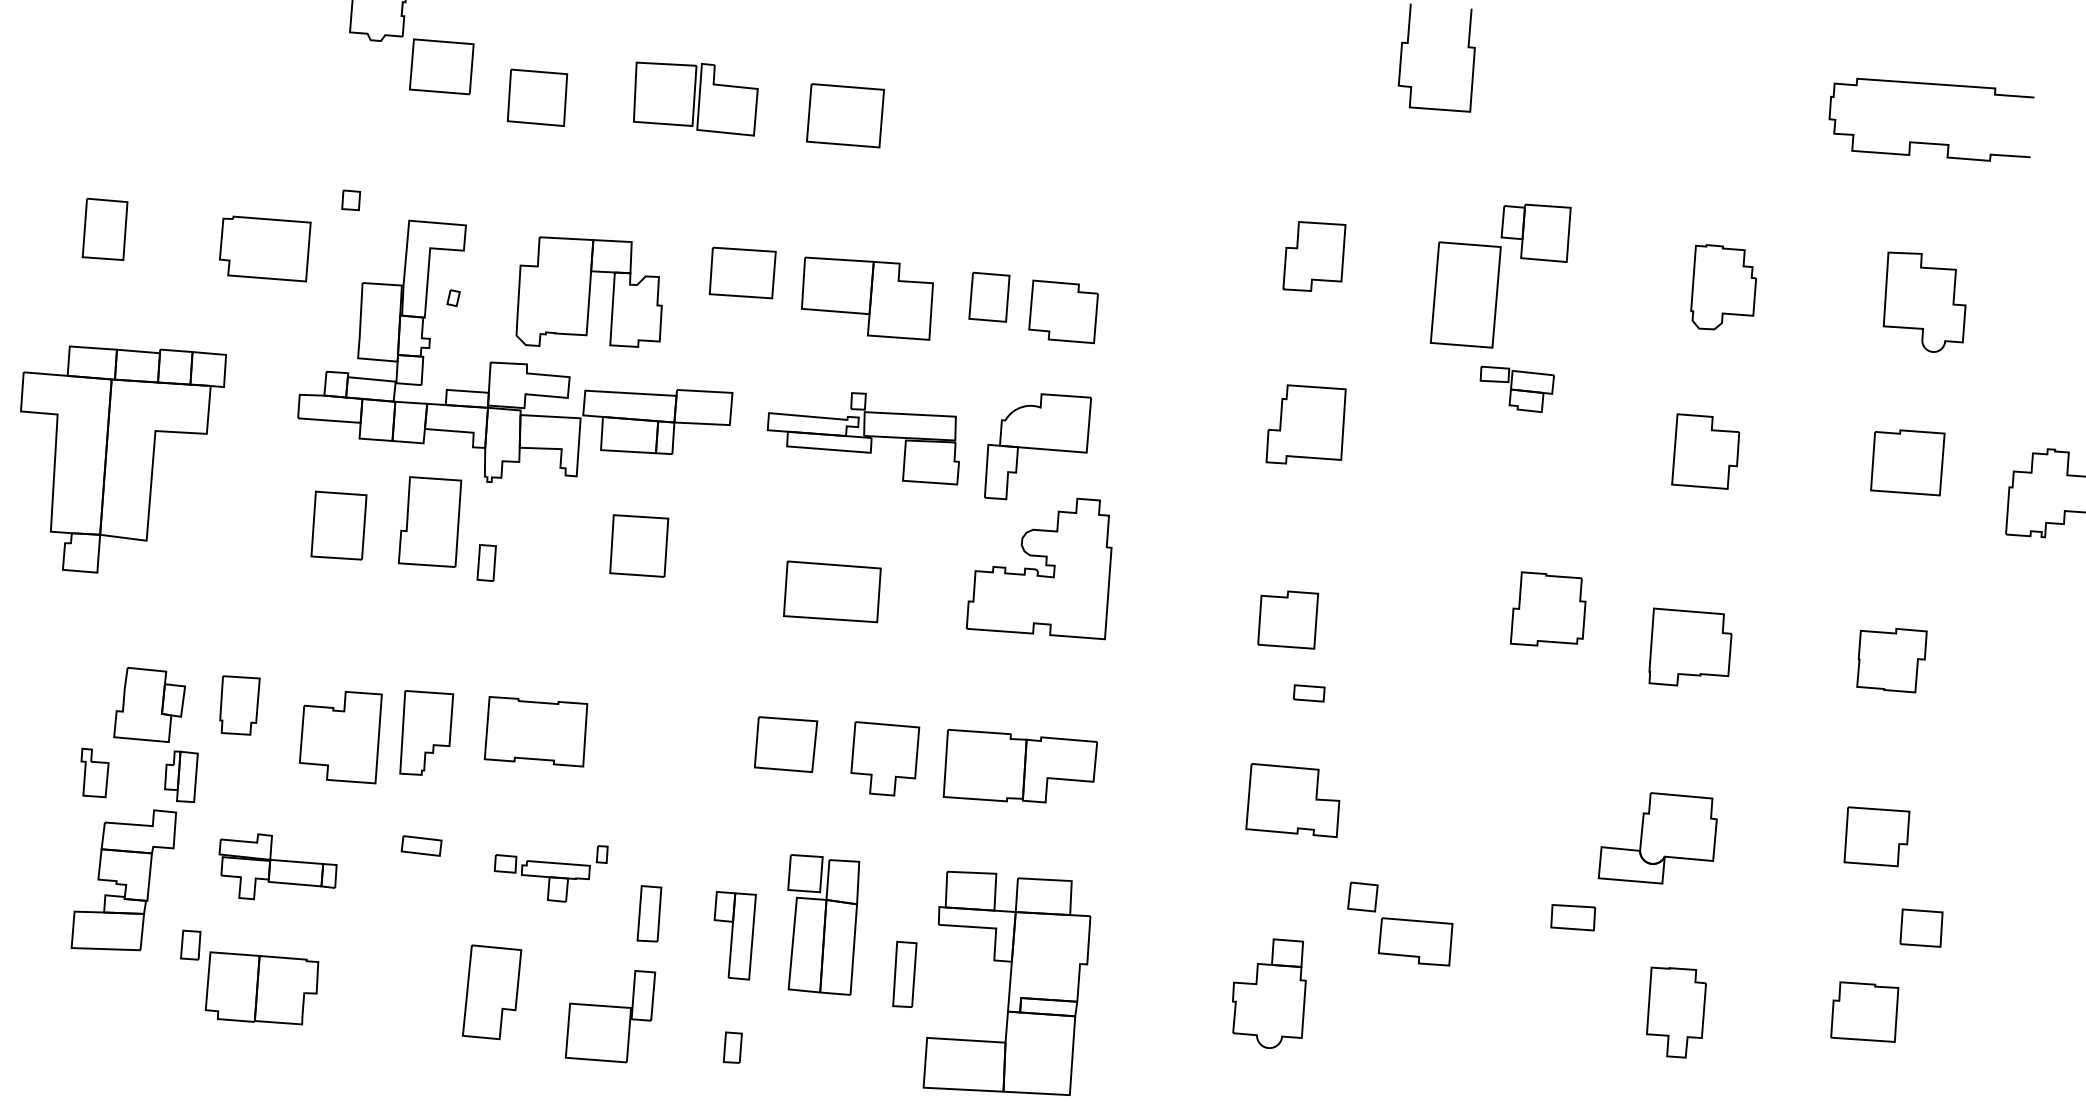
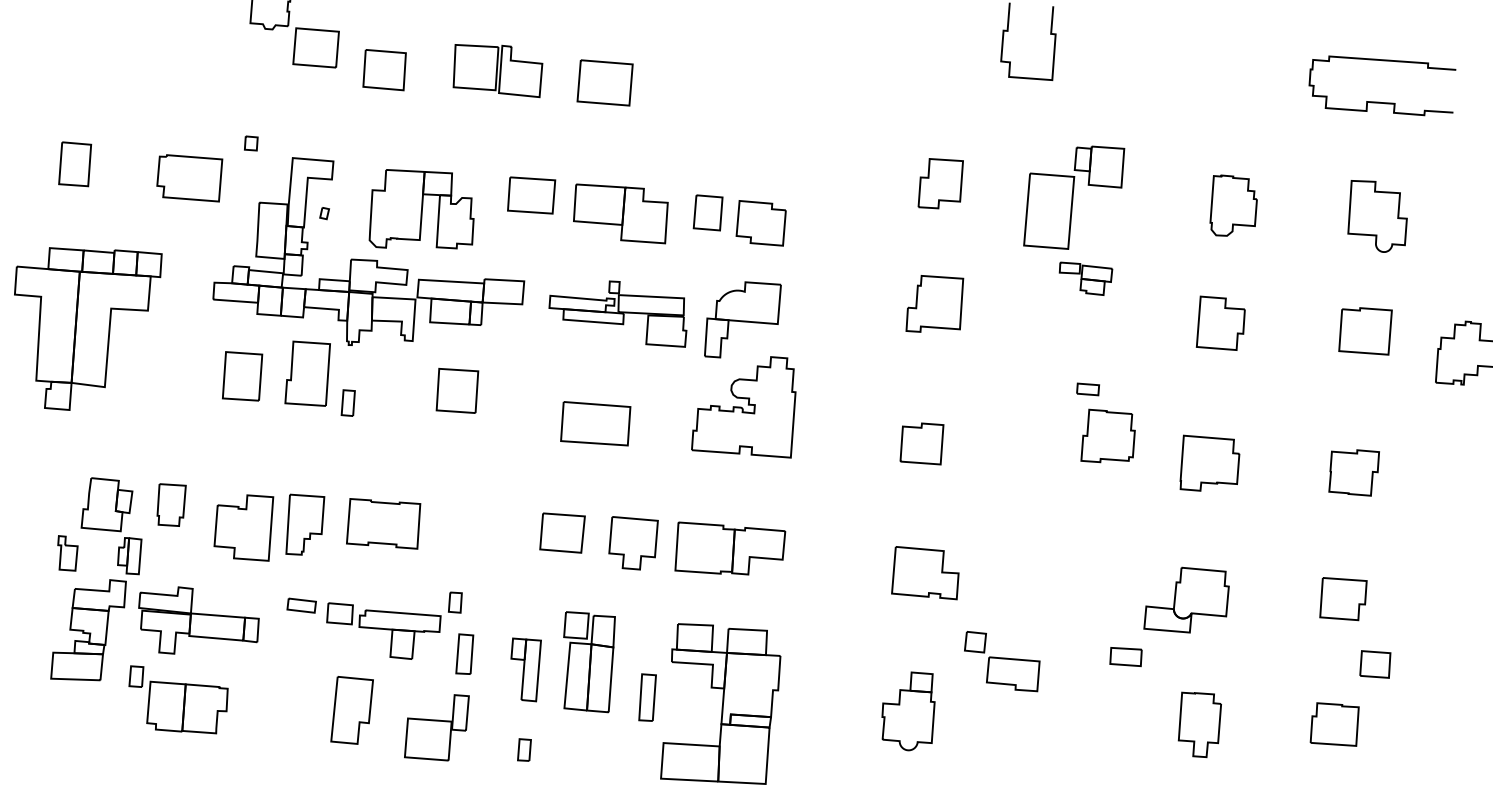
part: (1308, 693) -> (1087, 389), moved
part: (277, 866) -> (198, 620), size x1.43
part: (551, 873) -> (394, 625), size x1.67

